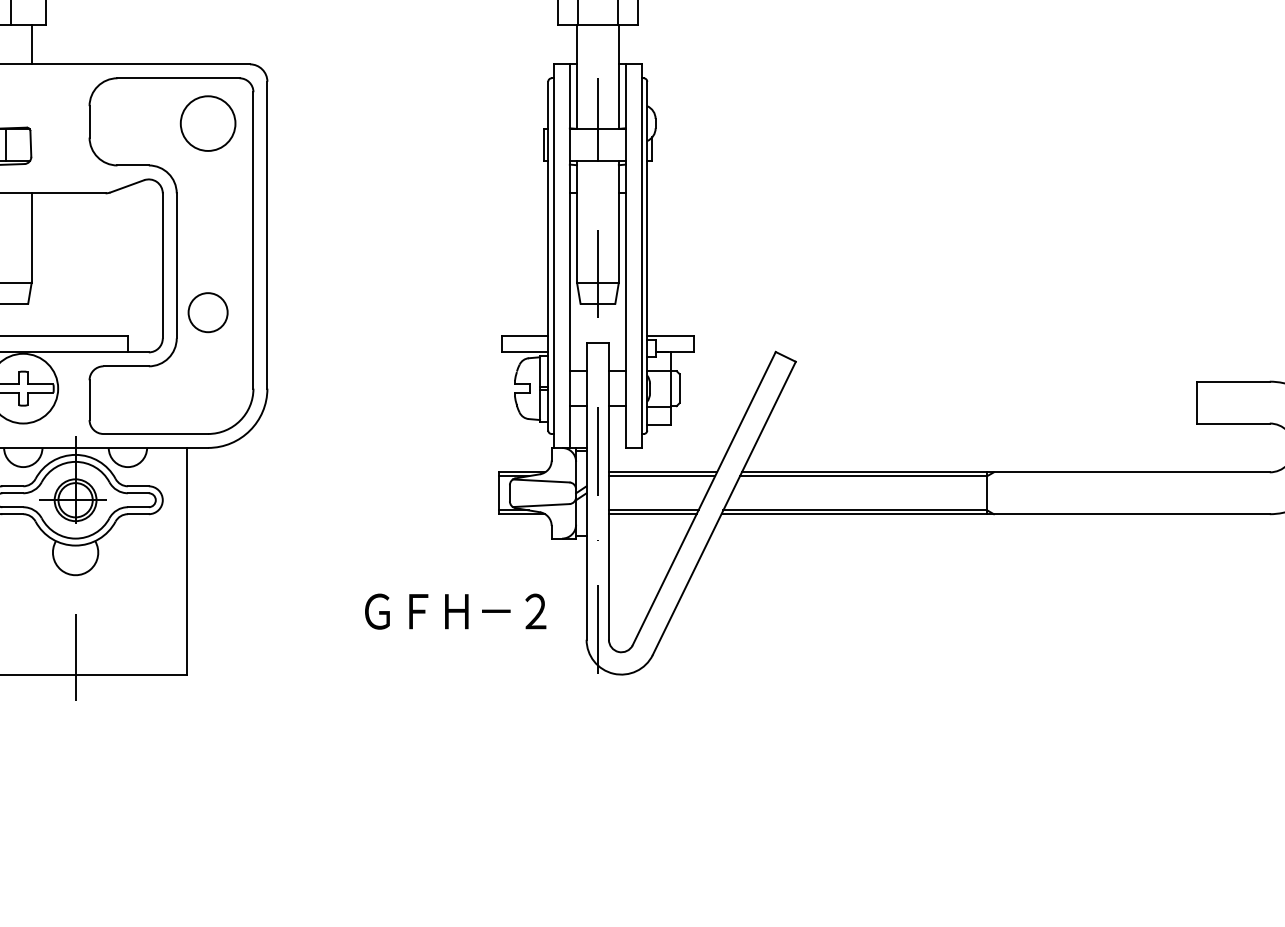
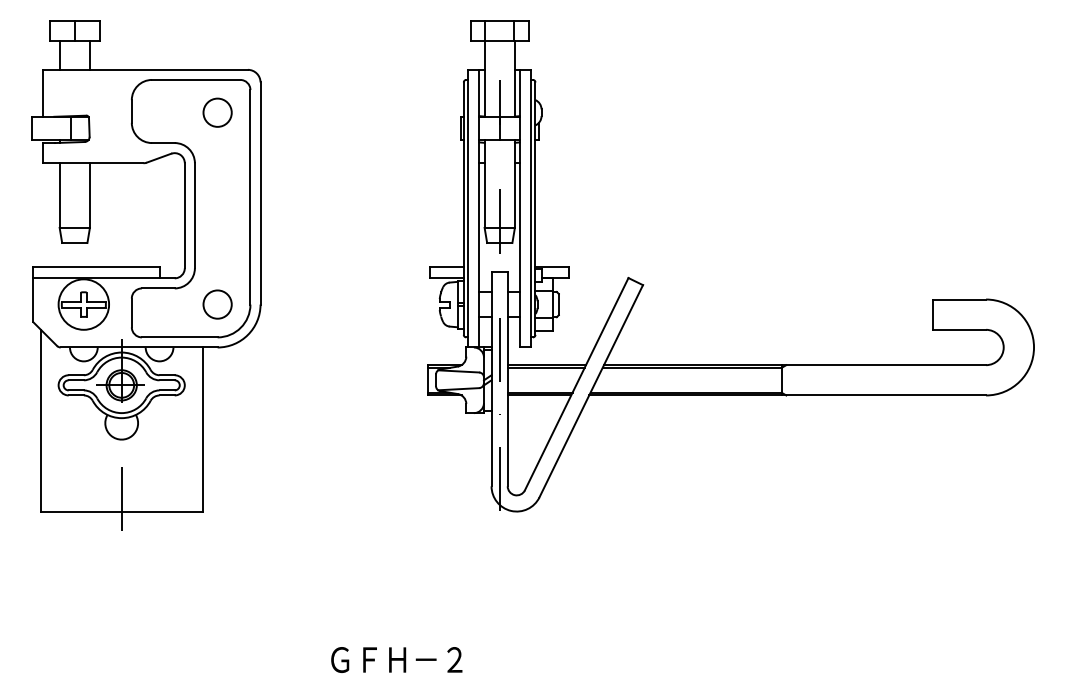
circle: (207, 123) -> (217, 112), size x0.71
circle: (207, 312) -> (217, 304), moved
text: (455, 610) -> (396, 659), moved

